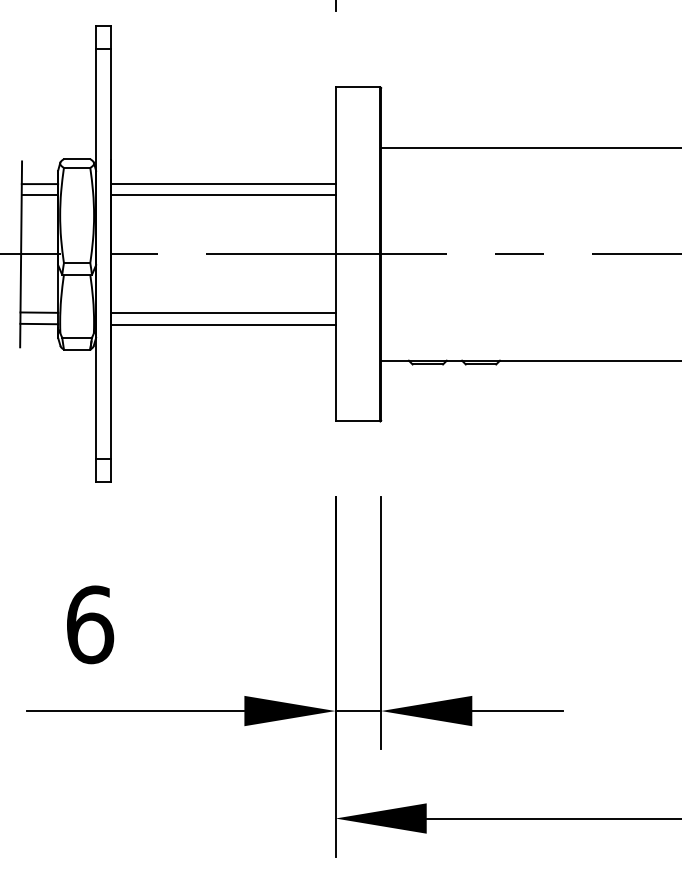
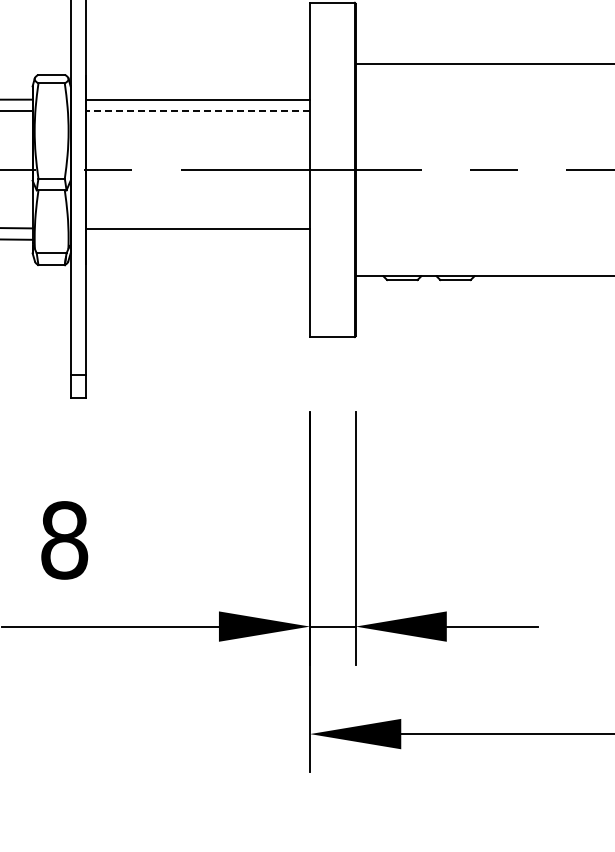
line: (222, 195) -> (197, 111), solid -> dashed
line: (223, 324) -> (198, 240), removed
text: (90, 624) -> (65, 540), 6 -> 8

